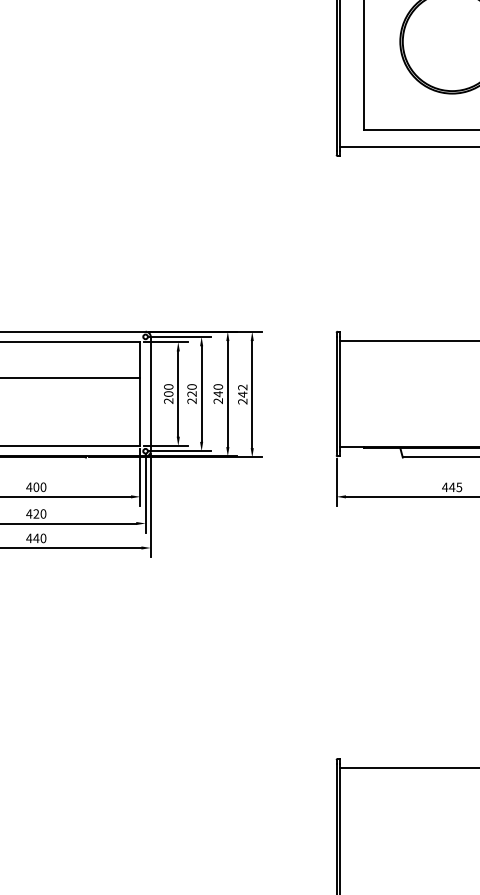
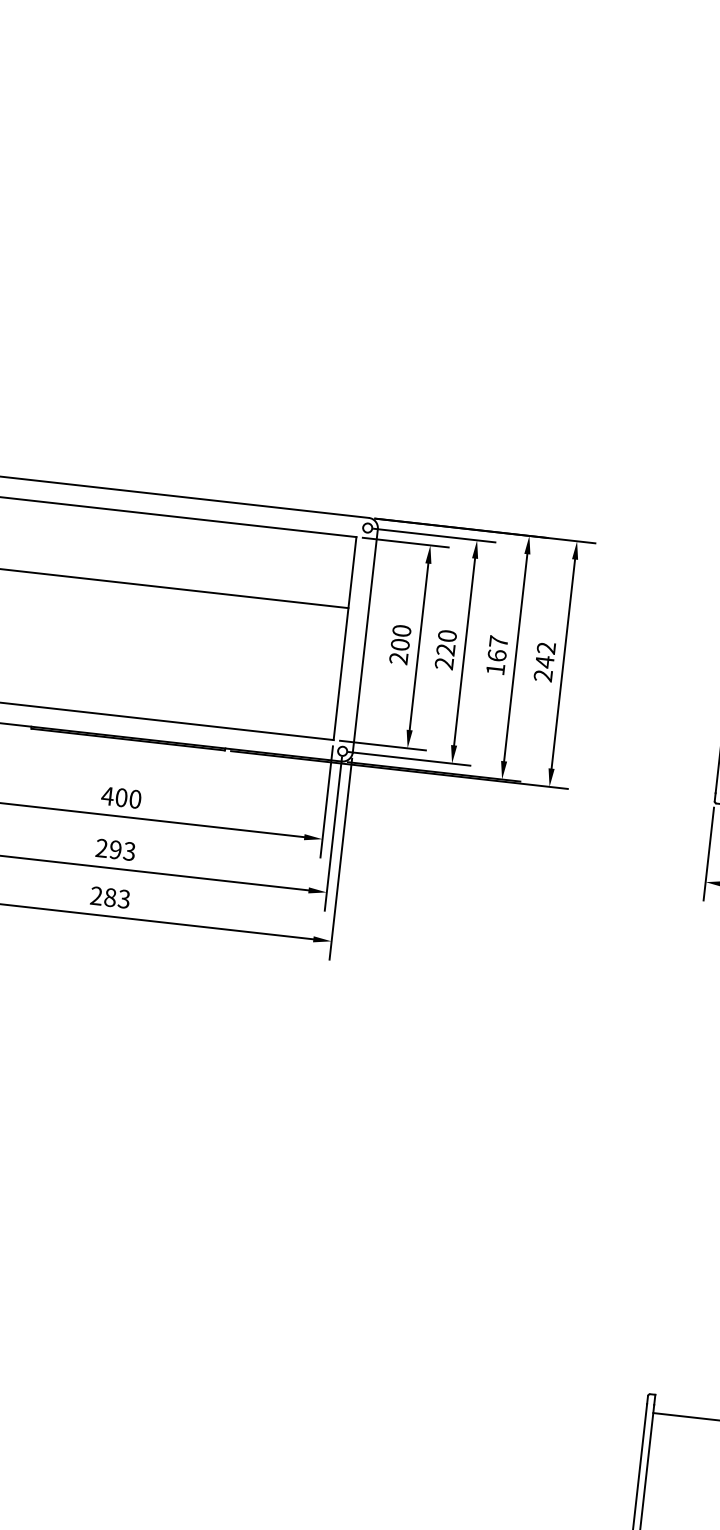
text: (218, 394) -> (497, 656), 240 -> 167
text: (36, 513) -> (116, 848), 420 -> 293
text: (36, 538) -> (110, 897), 440 -> 283

